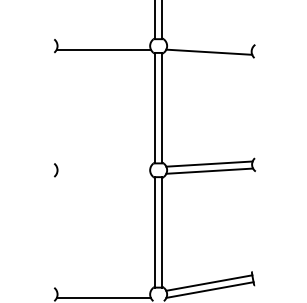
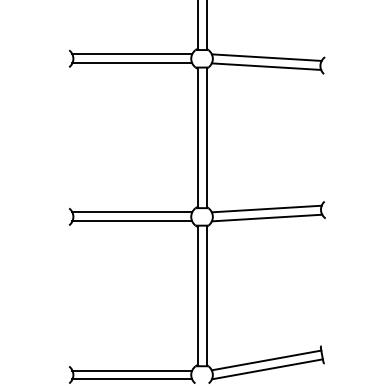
line: (104, 42) -> (132, 54), added
line: (209, 45) -> (266, 57), added
line: (104, 166) -> (132, 212), added
line: (104, 173) -> (132, 221), added
line: (104, 290) -> (132, 370), added

